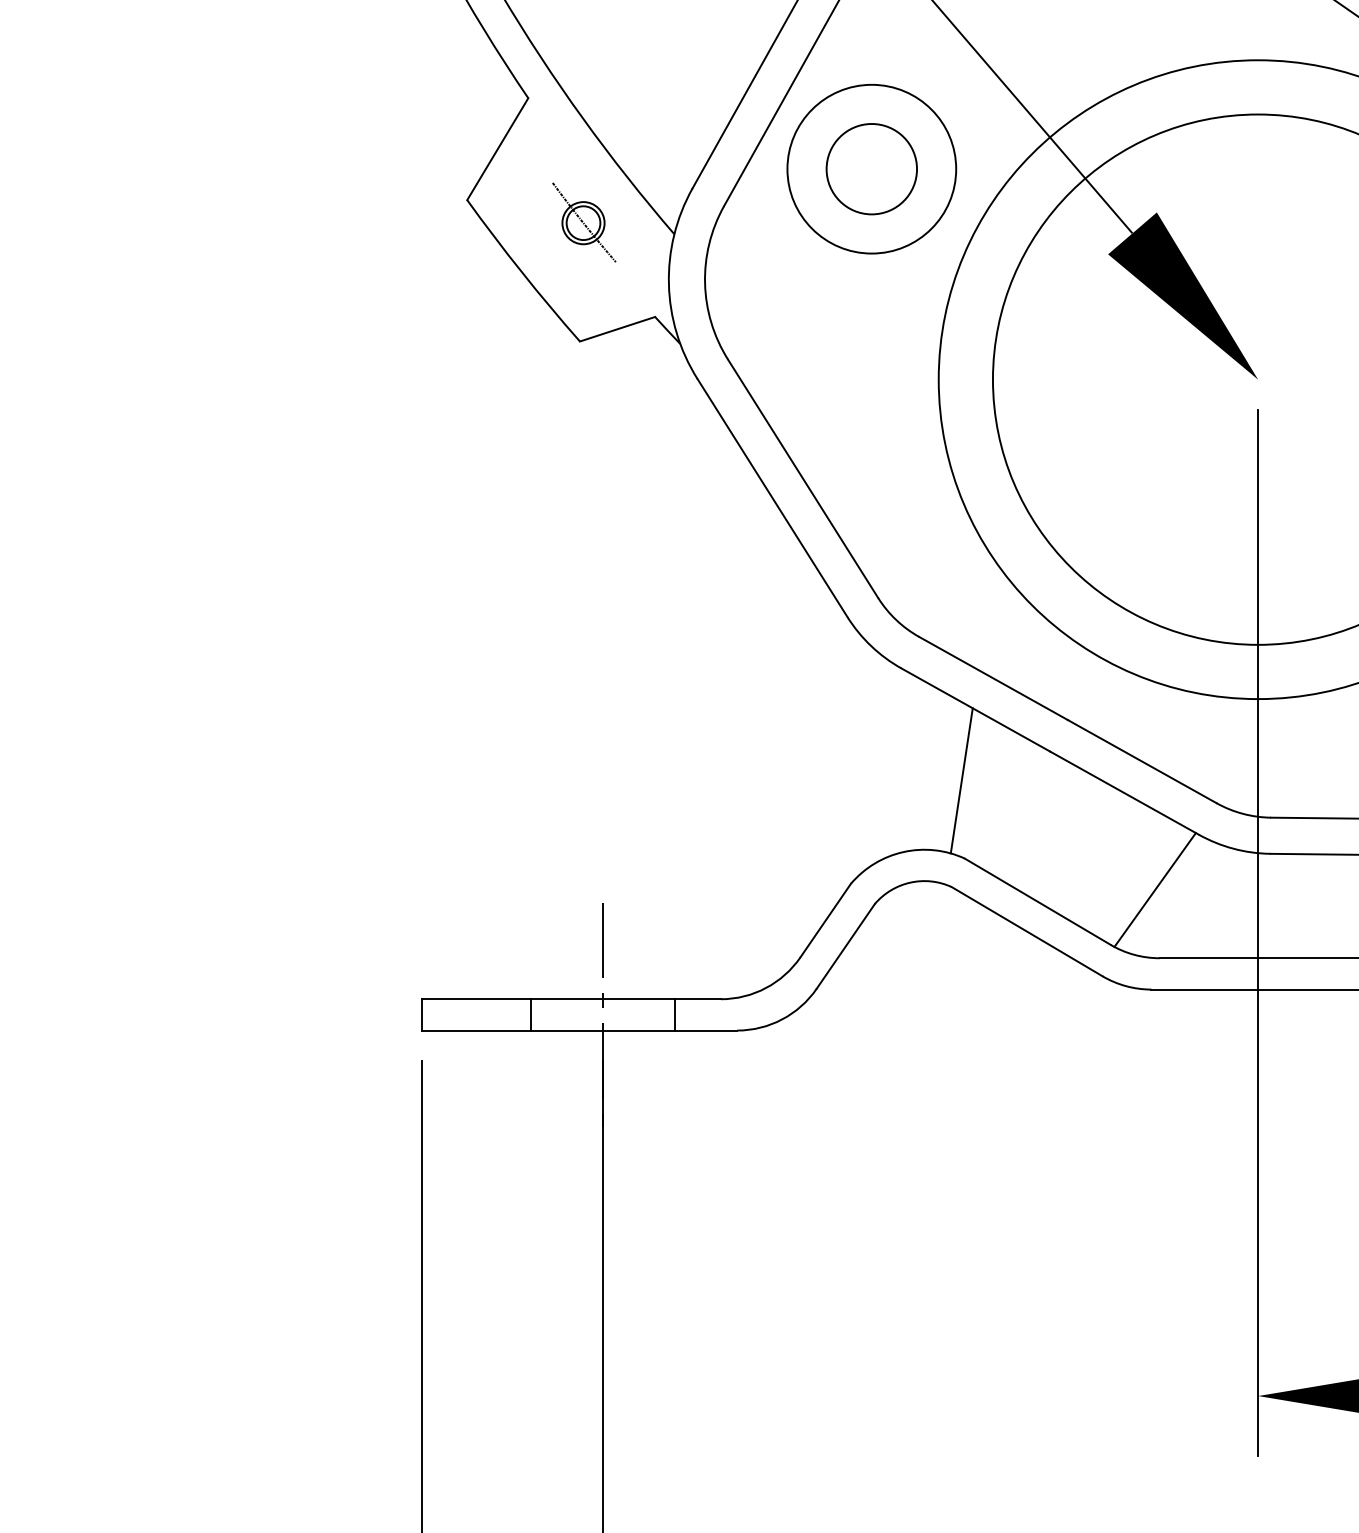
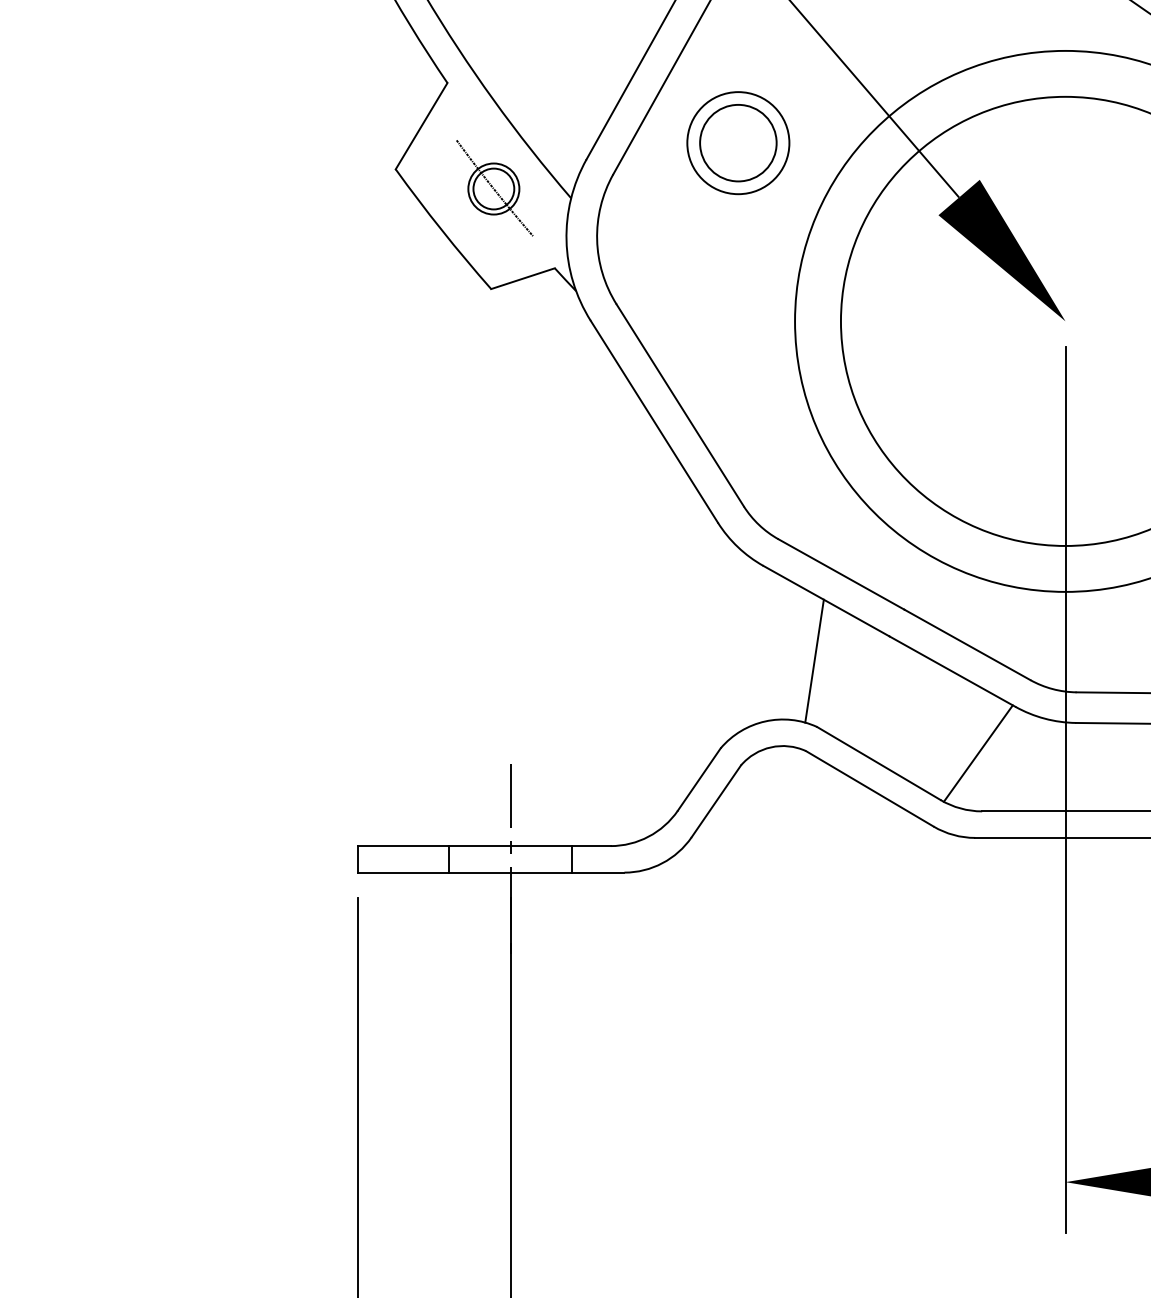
circle: (871, 169) -> (738, 143), size x0.71
part: (583, 222) -> (494, 188), size x1.43

